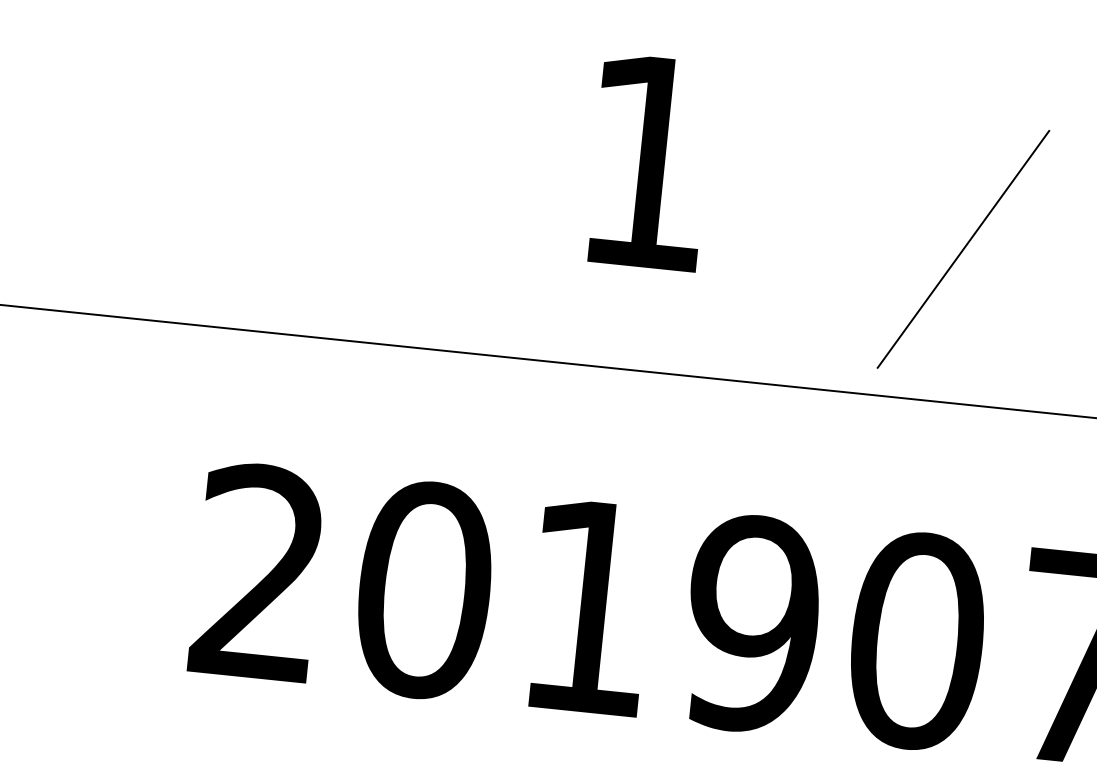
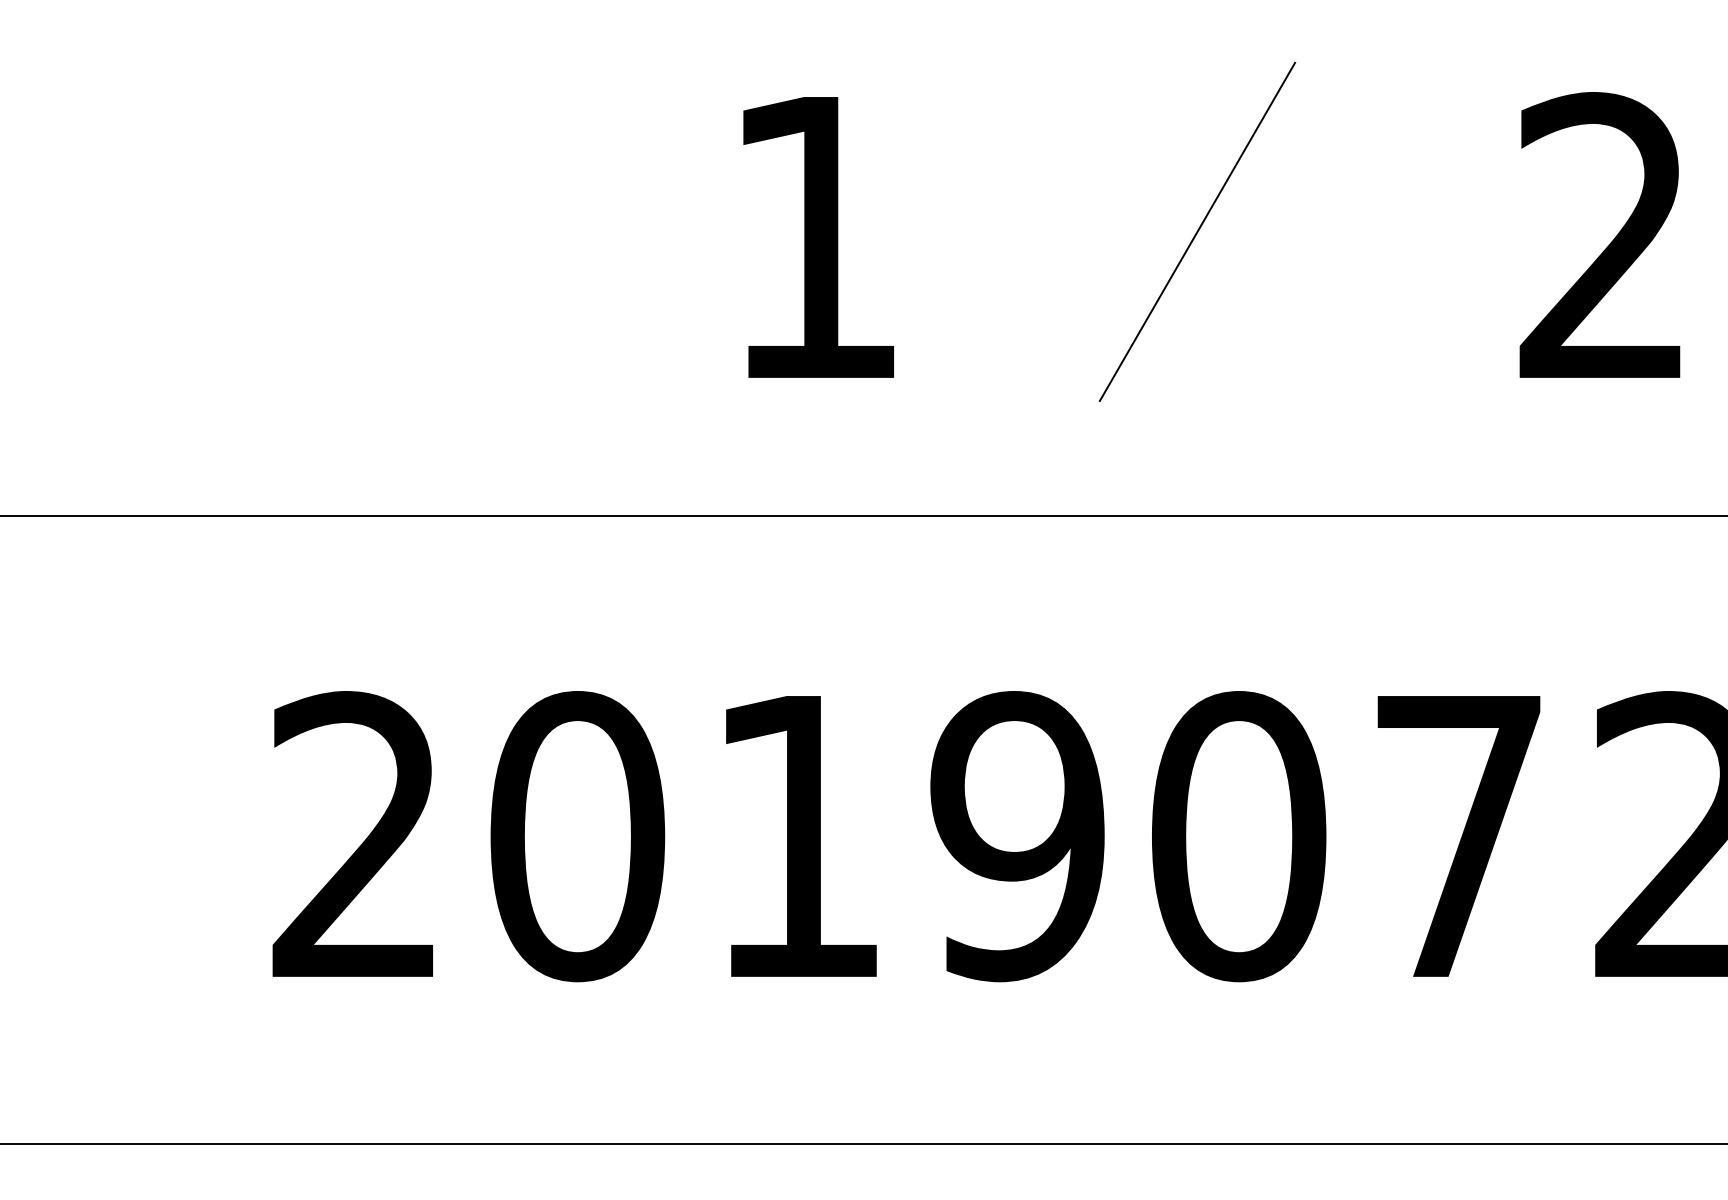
line: (963, 249) -> (1197, 231), moved

